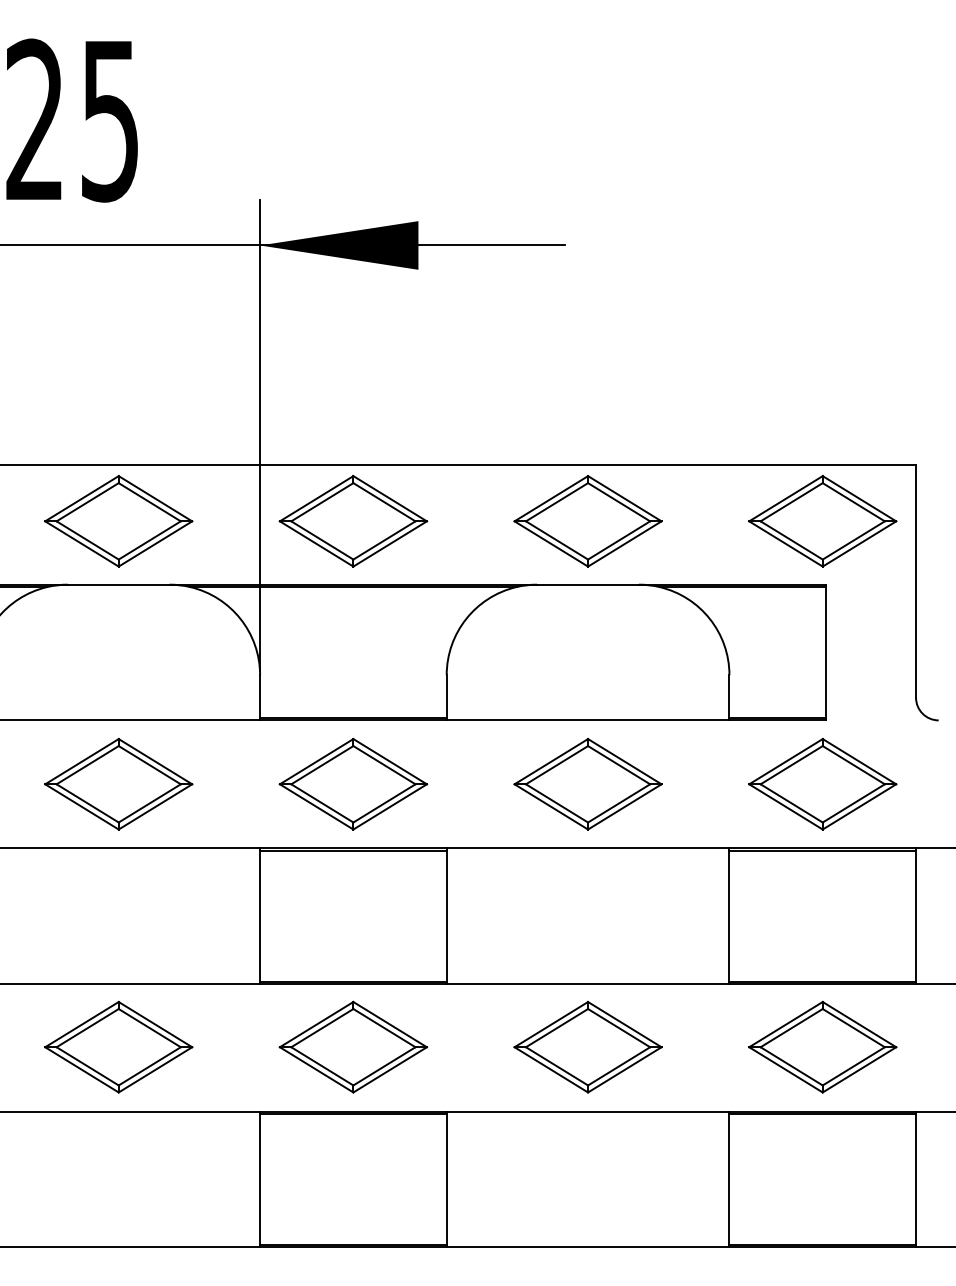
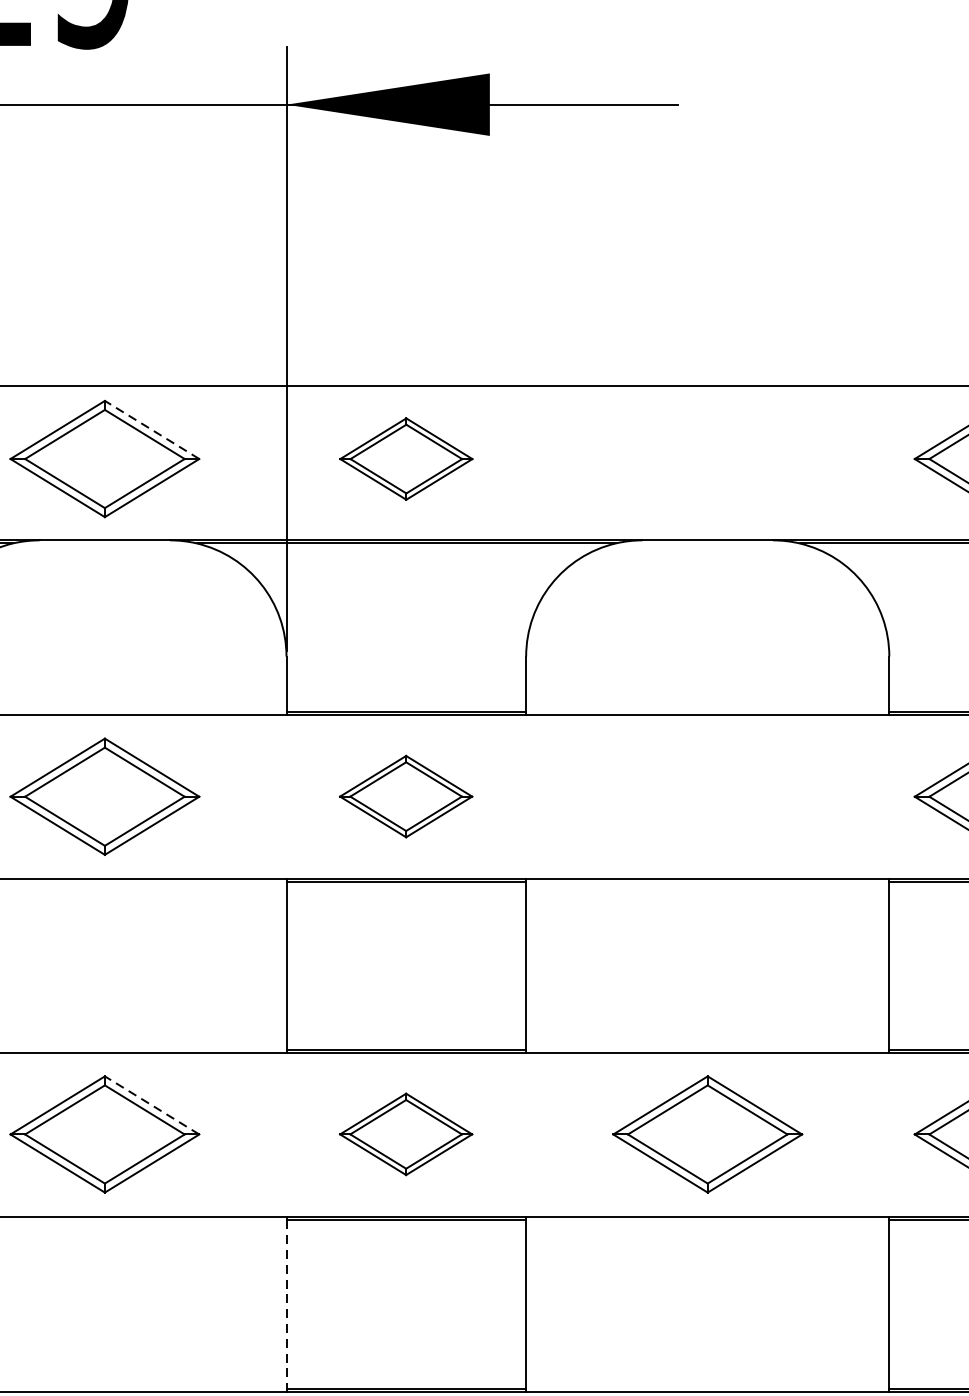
line: (155, 498) -> (152, 429), solid -> dashed
part: (353, 521) -> (406, 459), size x0.7
part: (587, 521) -> (706, 459), removed
part: (352, 783) -> (405, 795), size x0.7
part: (587, 784) -> (706, 797), removed
line: (155, 1024) -> (152, 1105), solid -> dashed
part: (352, 1046) -> (405, 1133), size x0.7
line: (260, 1180) -> (286, 1305), solid -> dashed

